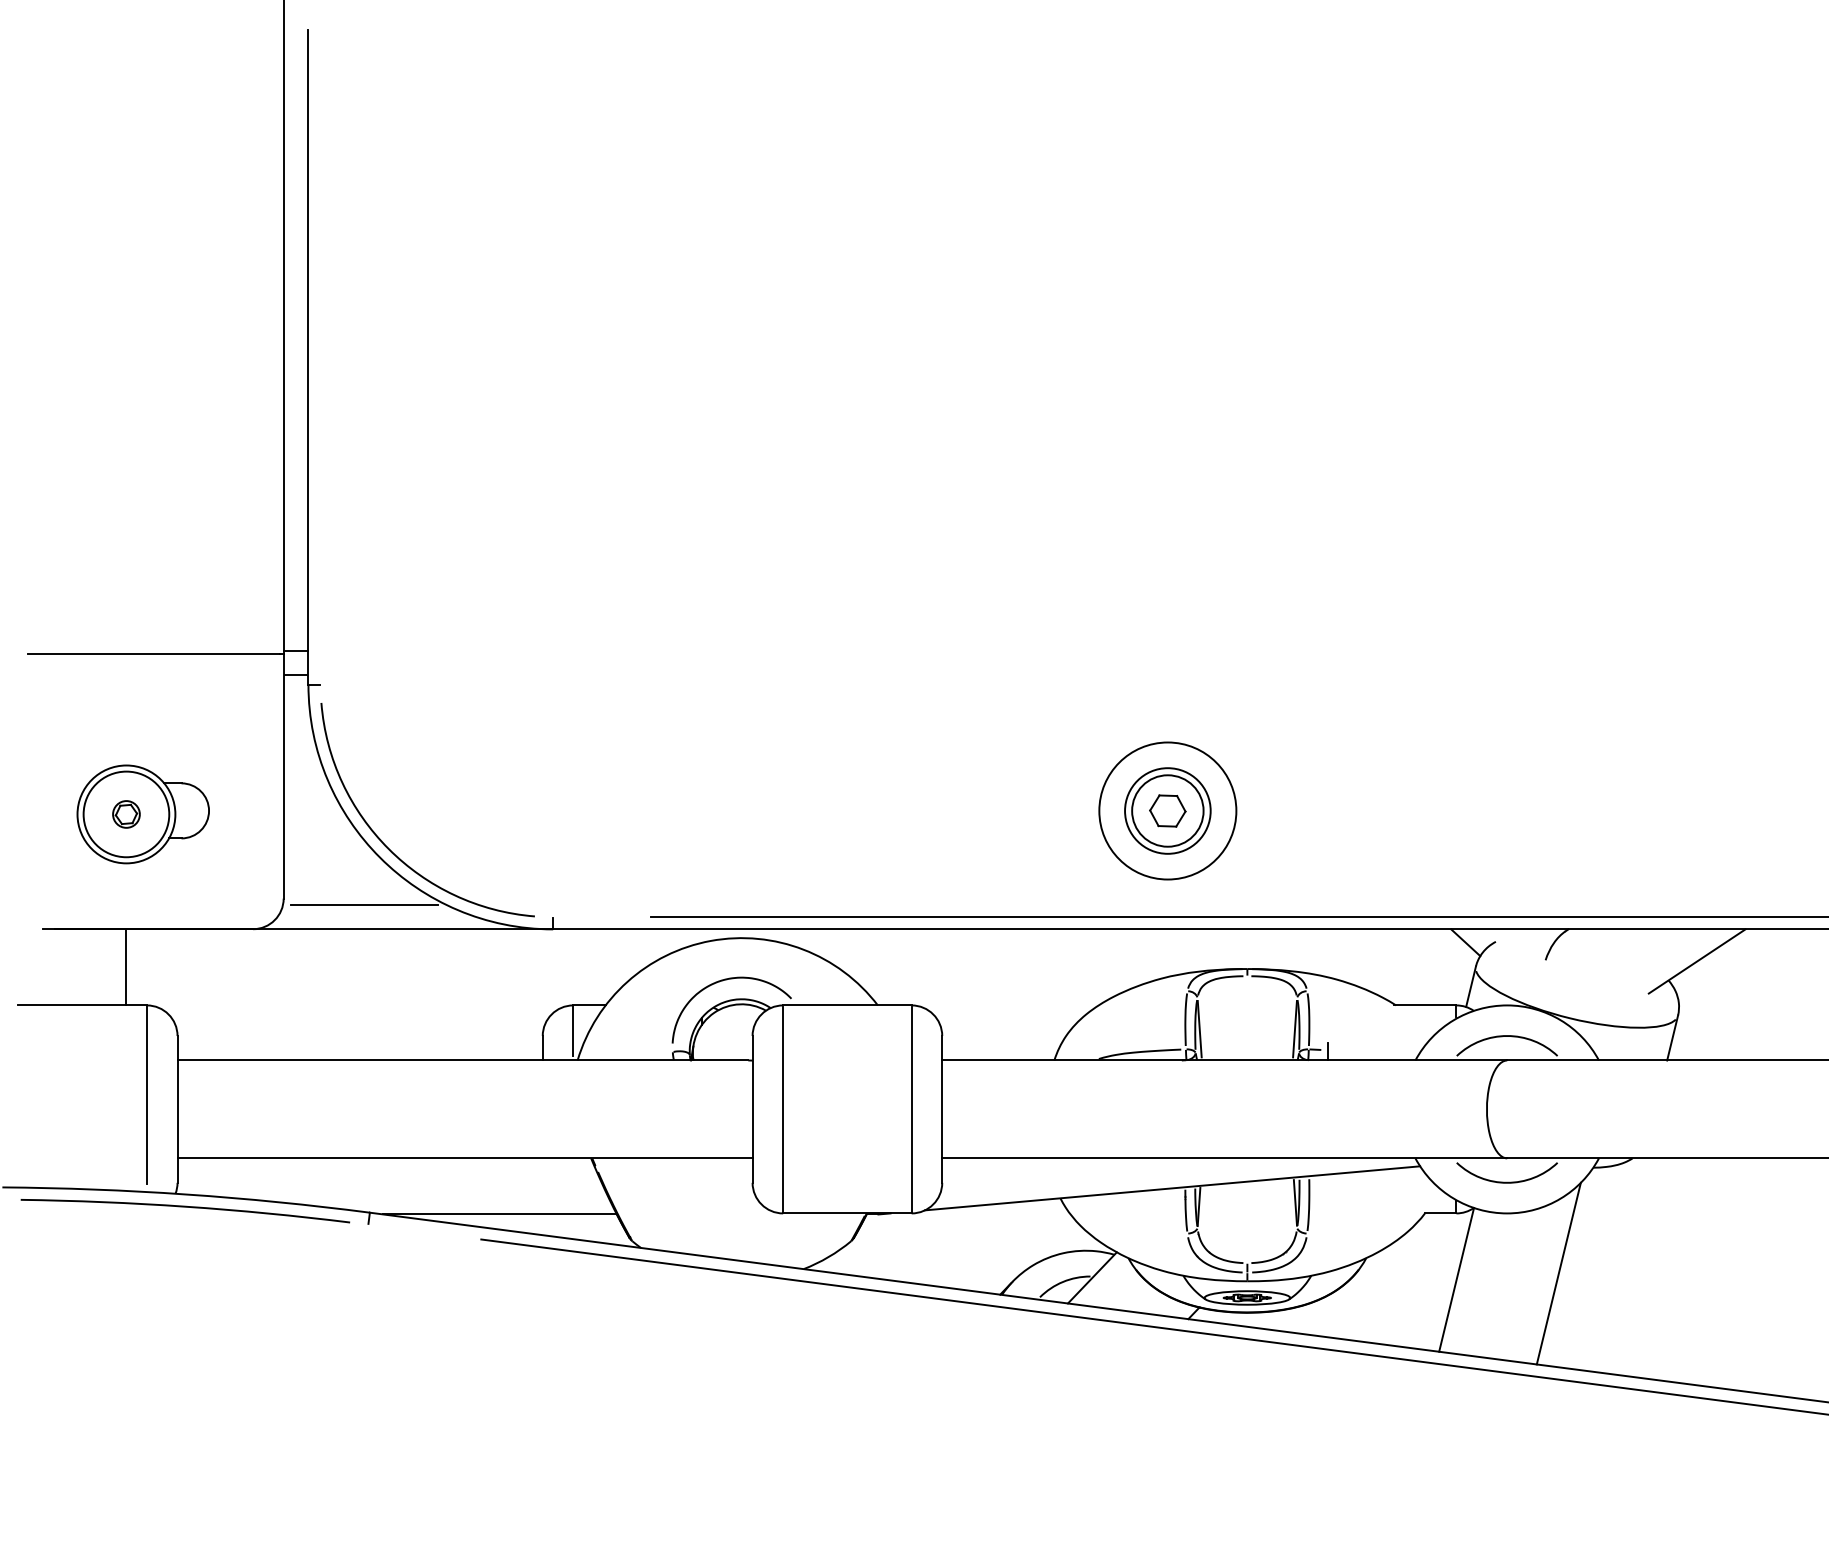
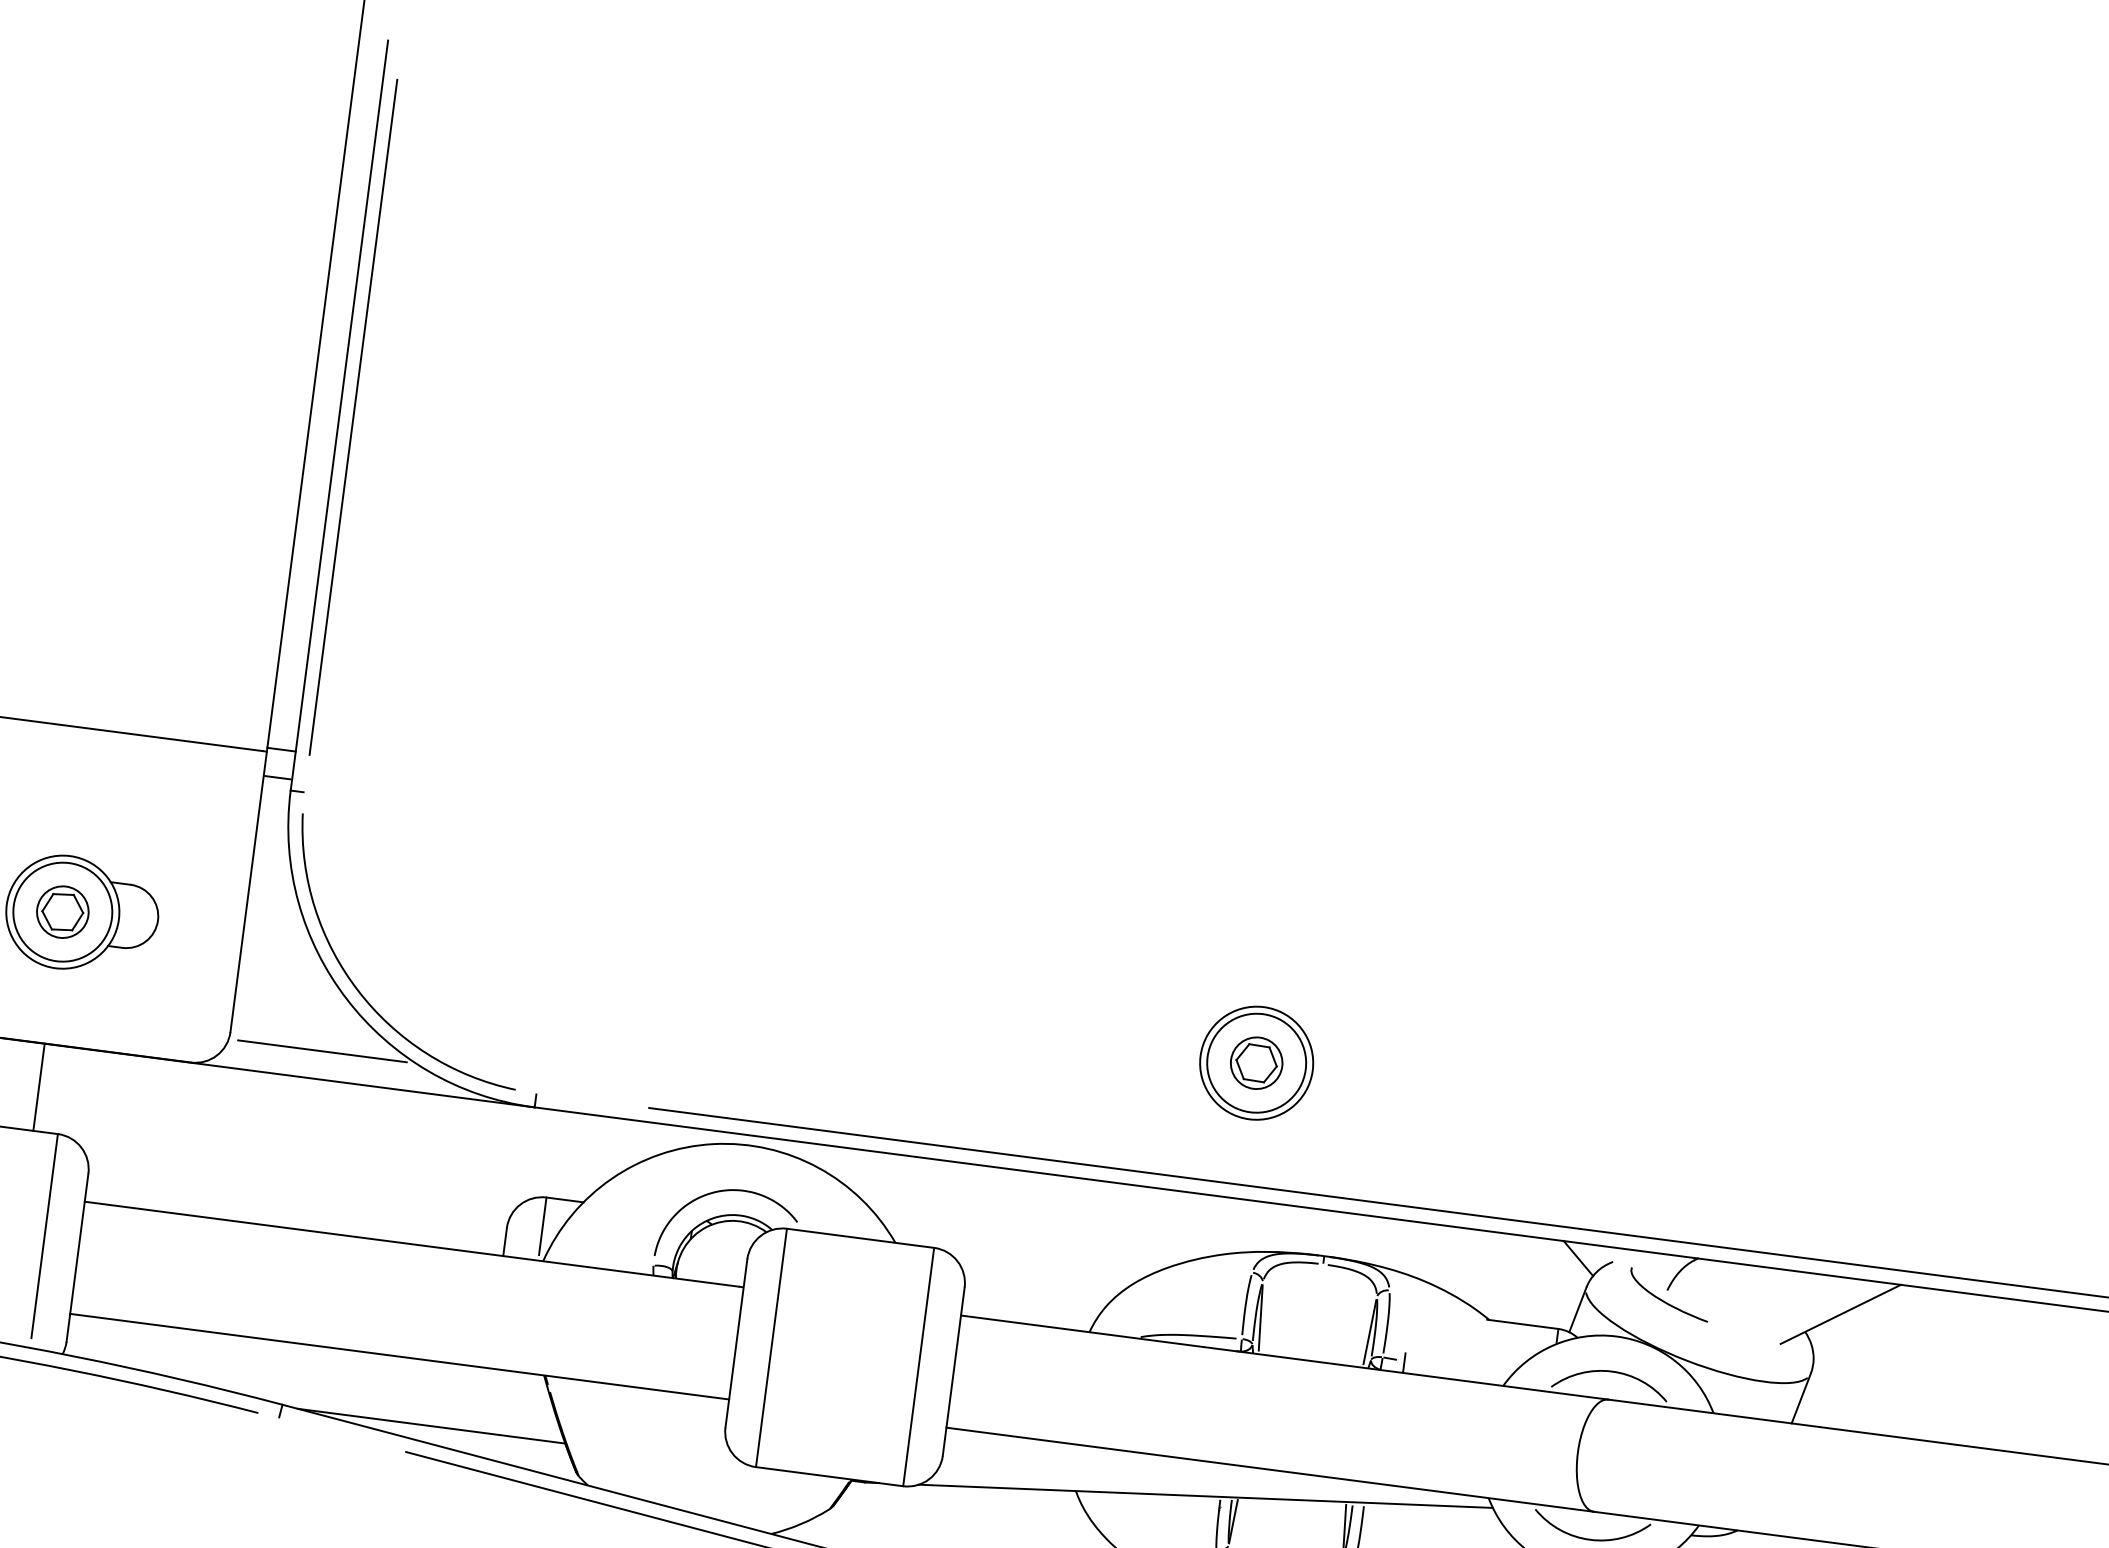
line: (320, 357) -> (353, 417), added
circle: (1167, 810) -> (1256, 1062), size x0.62
circle: (1167, 810) -> (1256, 1062), size x0.71
part: (126, 814) -> (62, 912), size x1.67
curve: (1545, 969) -> (1665, 1301), added

